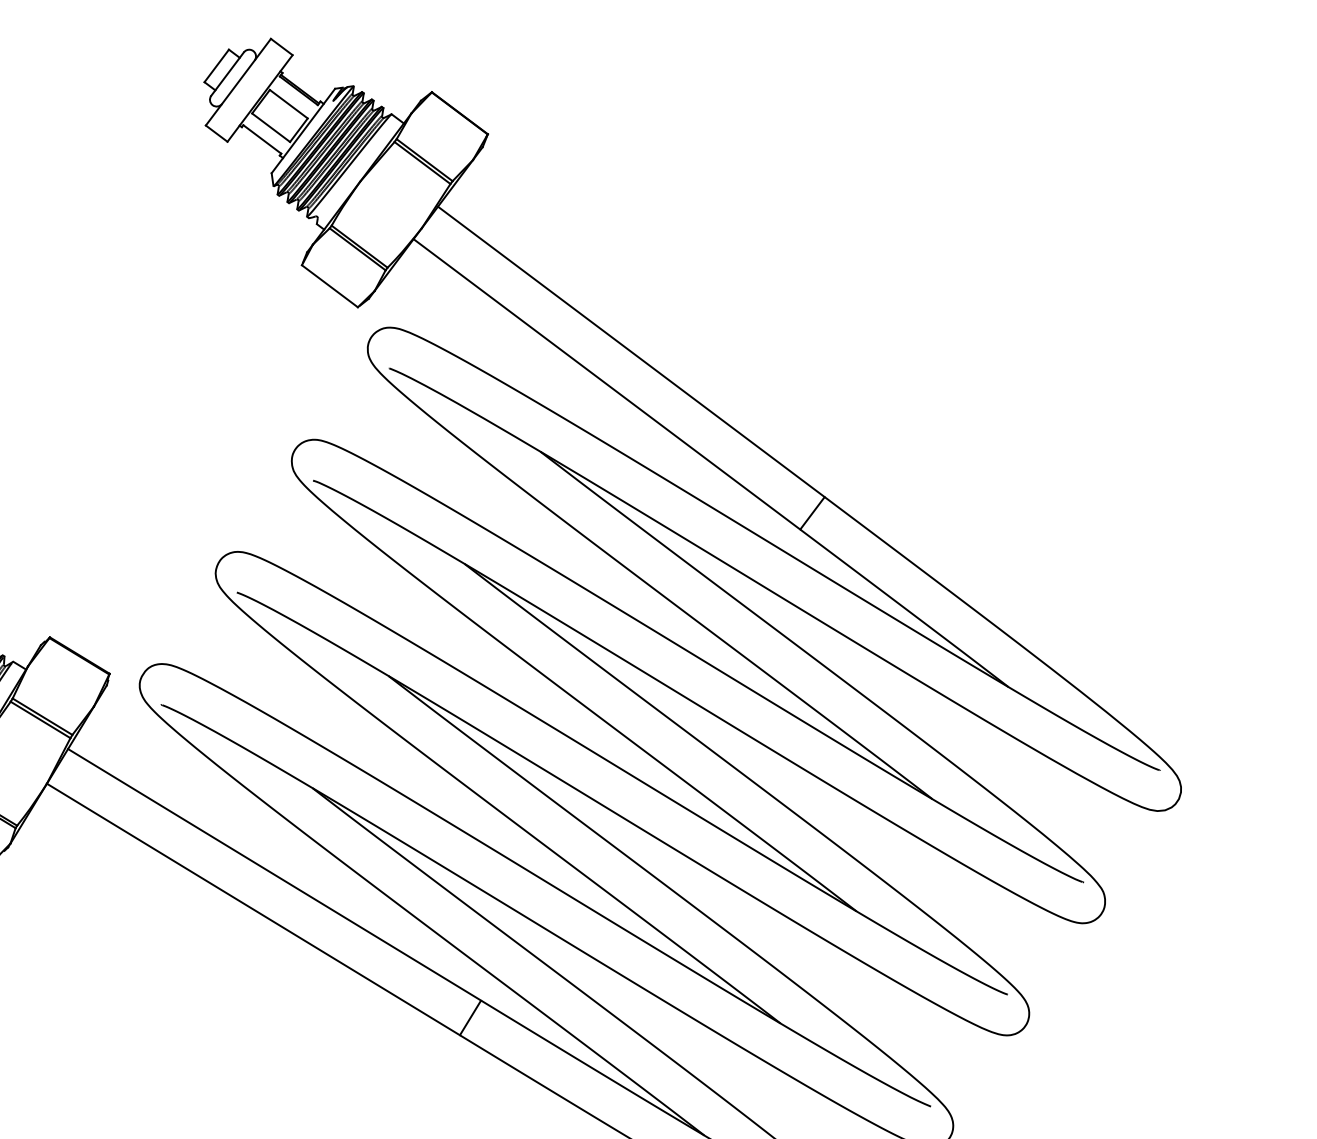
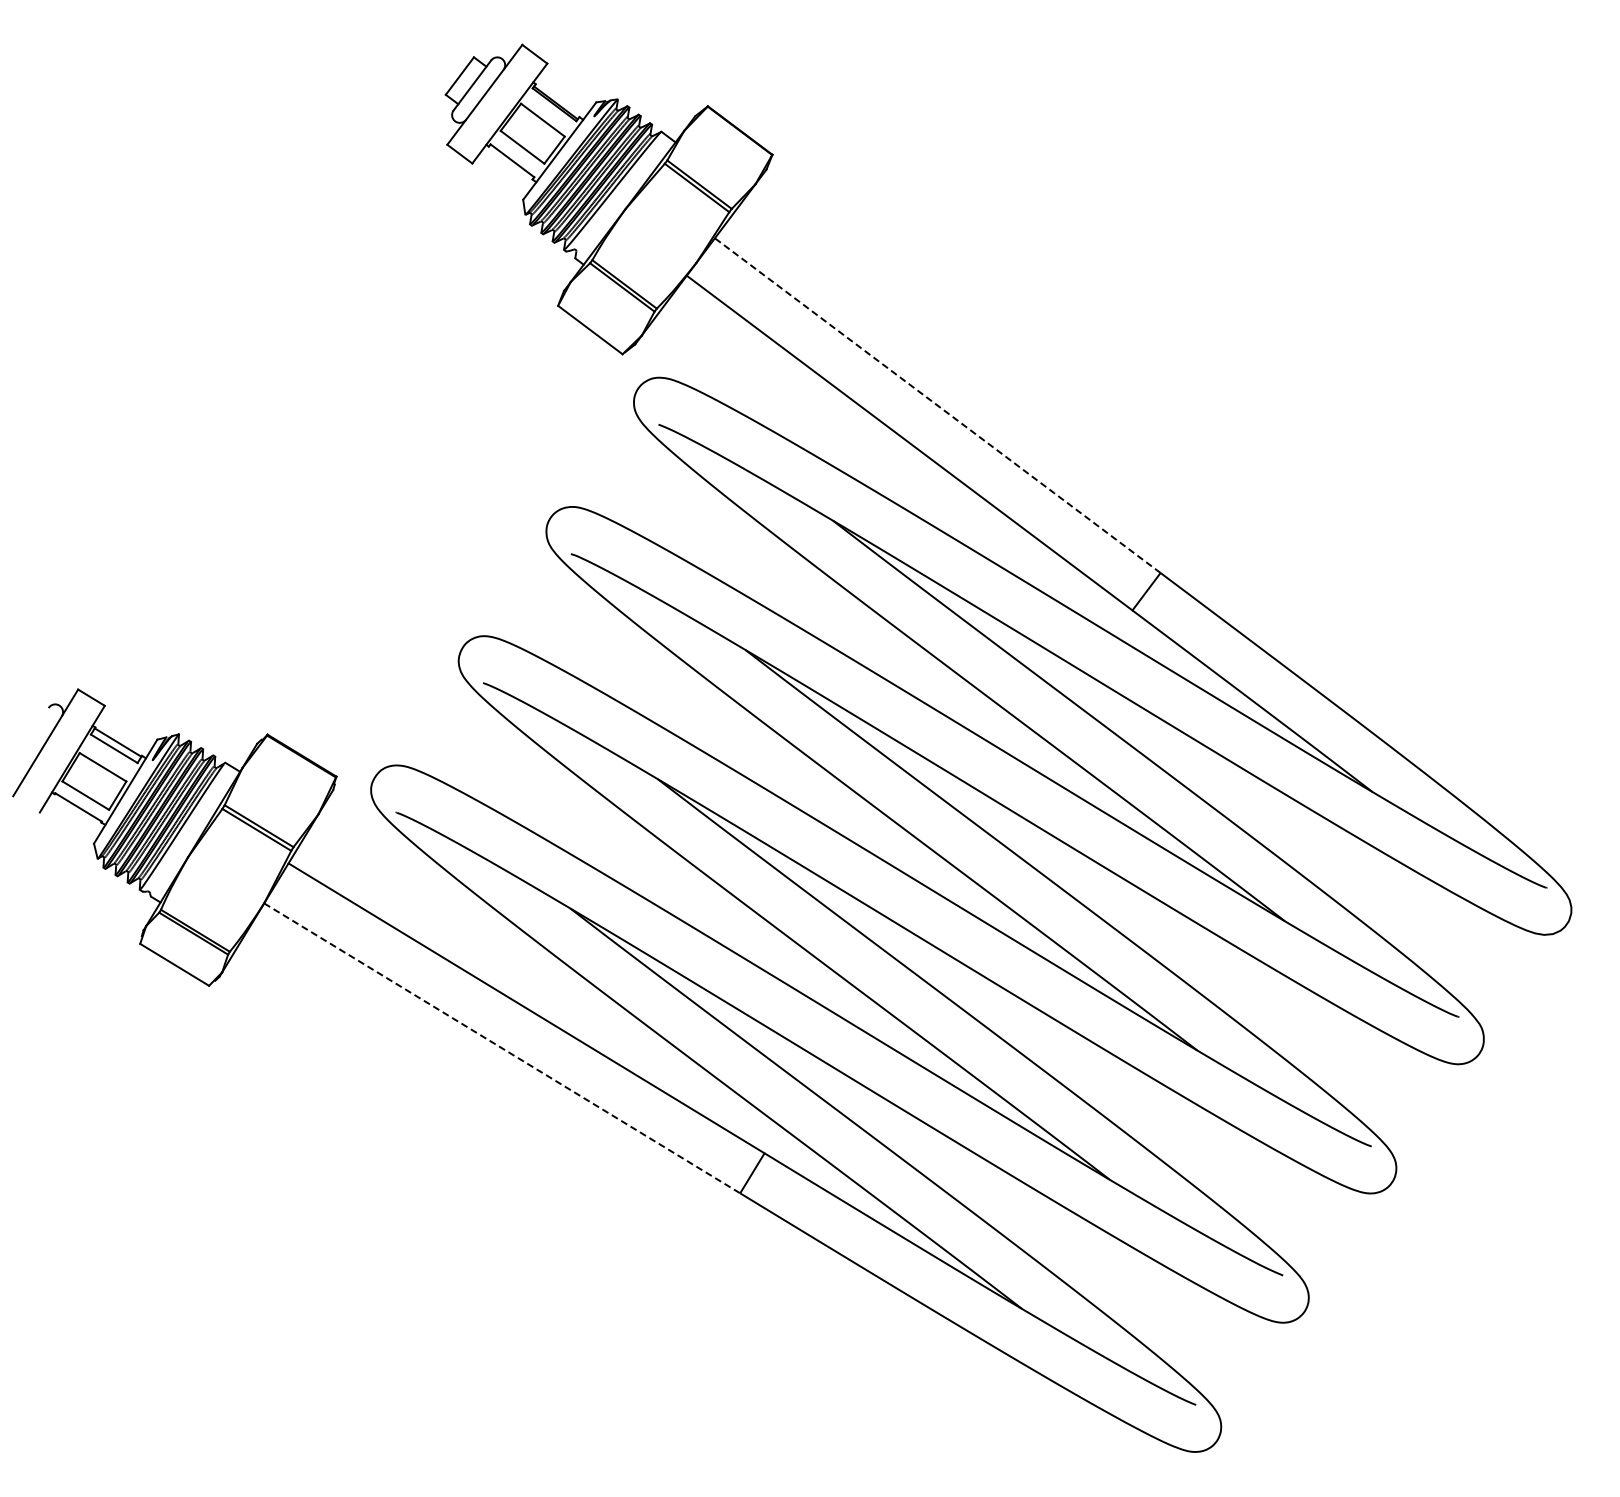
line: (631, 351) -> (937, 405), solid -> dashed
line: (253, 909) -> (502, 1048), solid -> dashed

